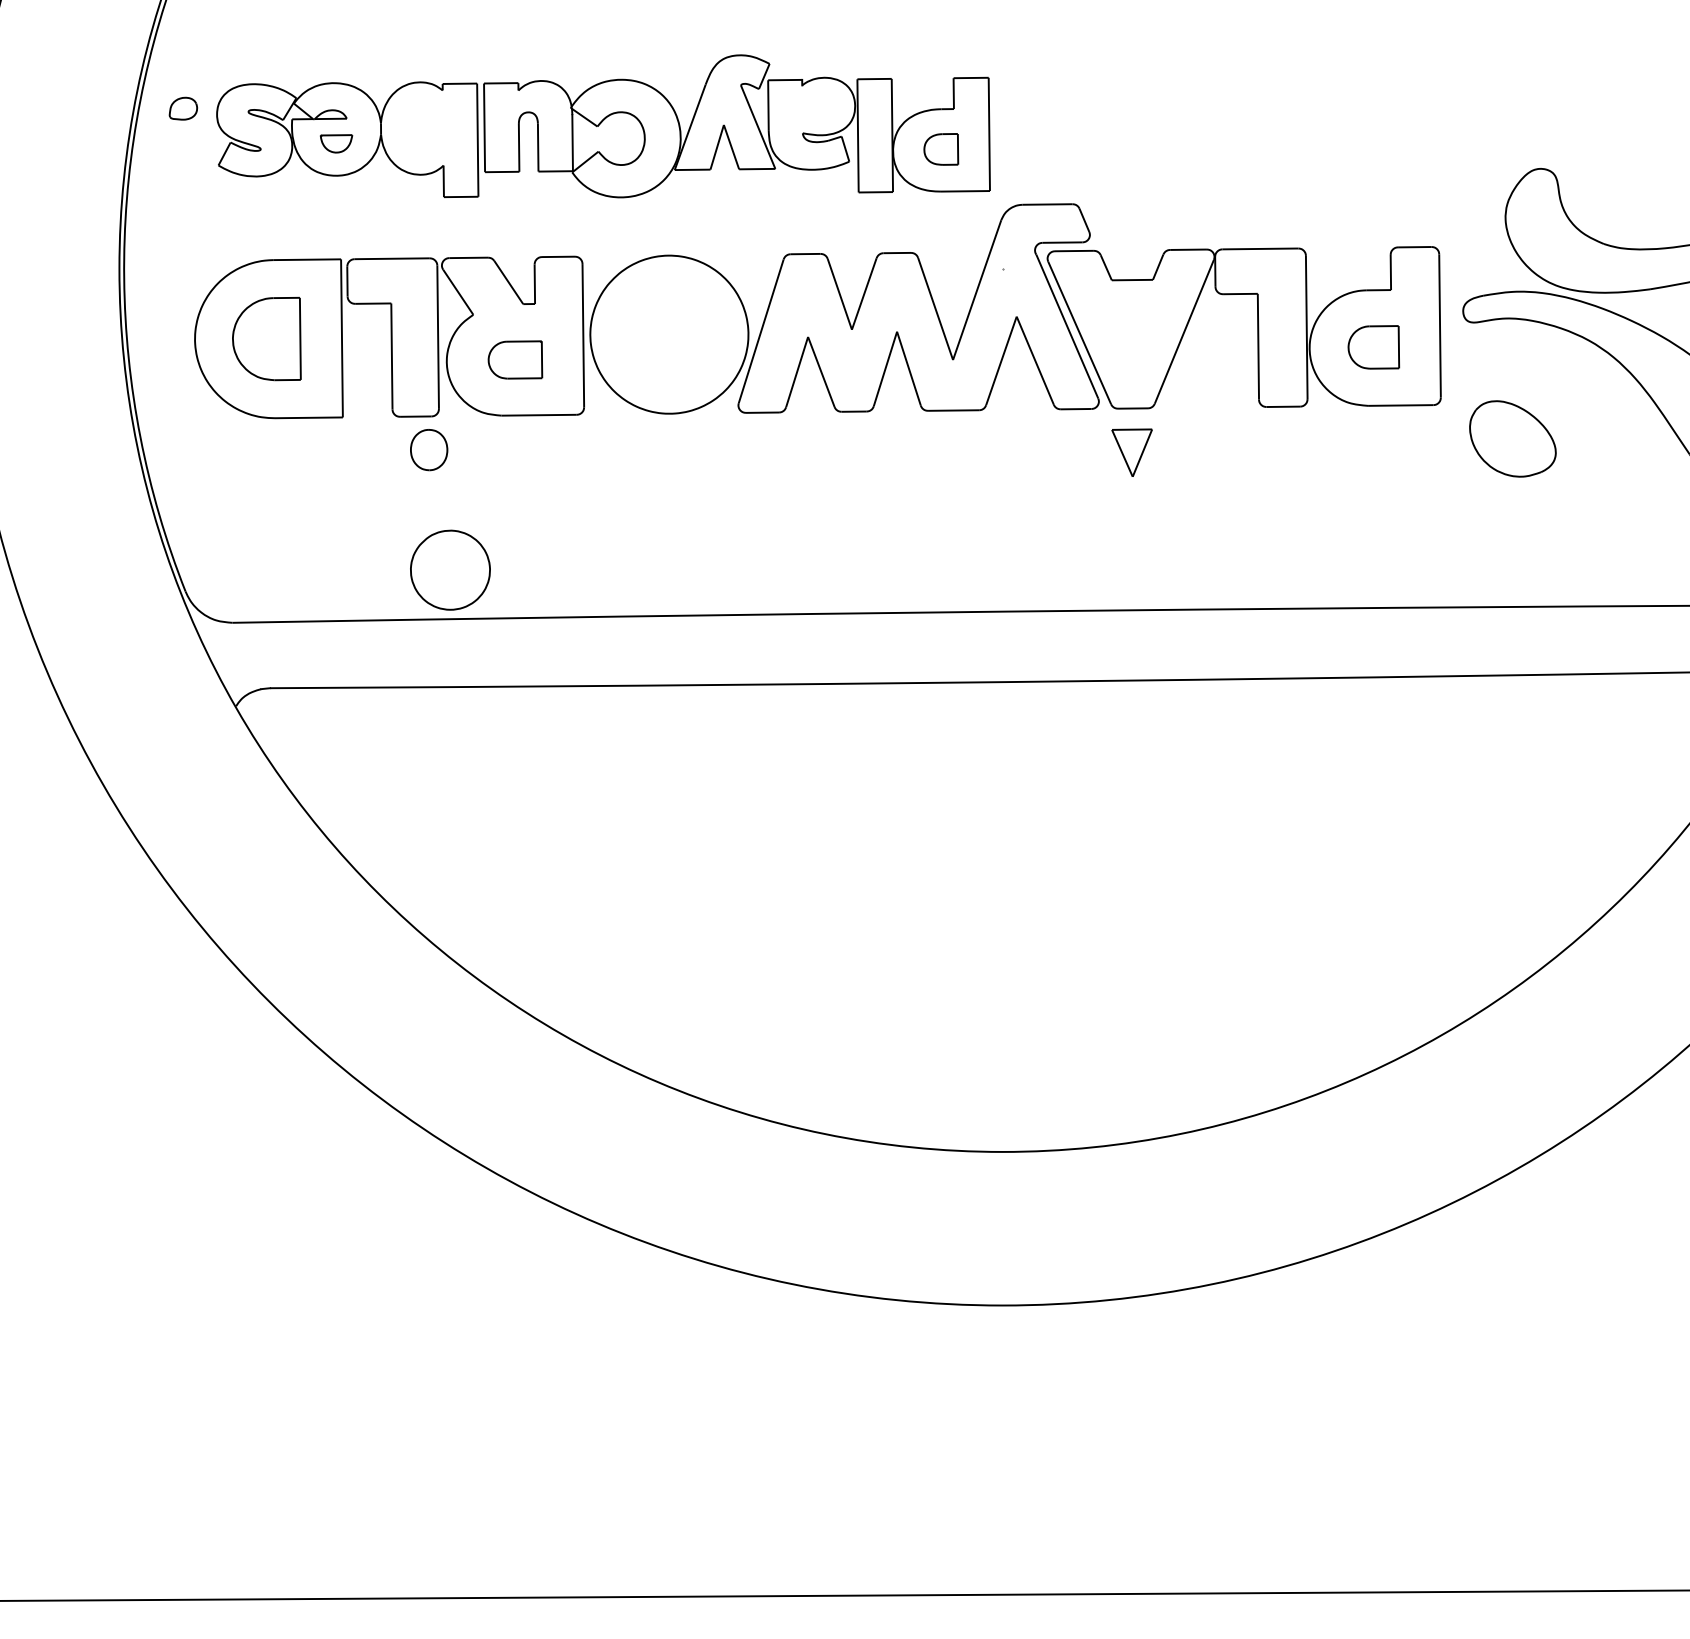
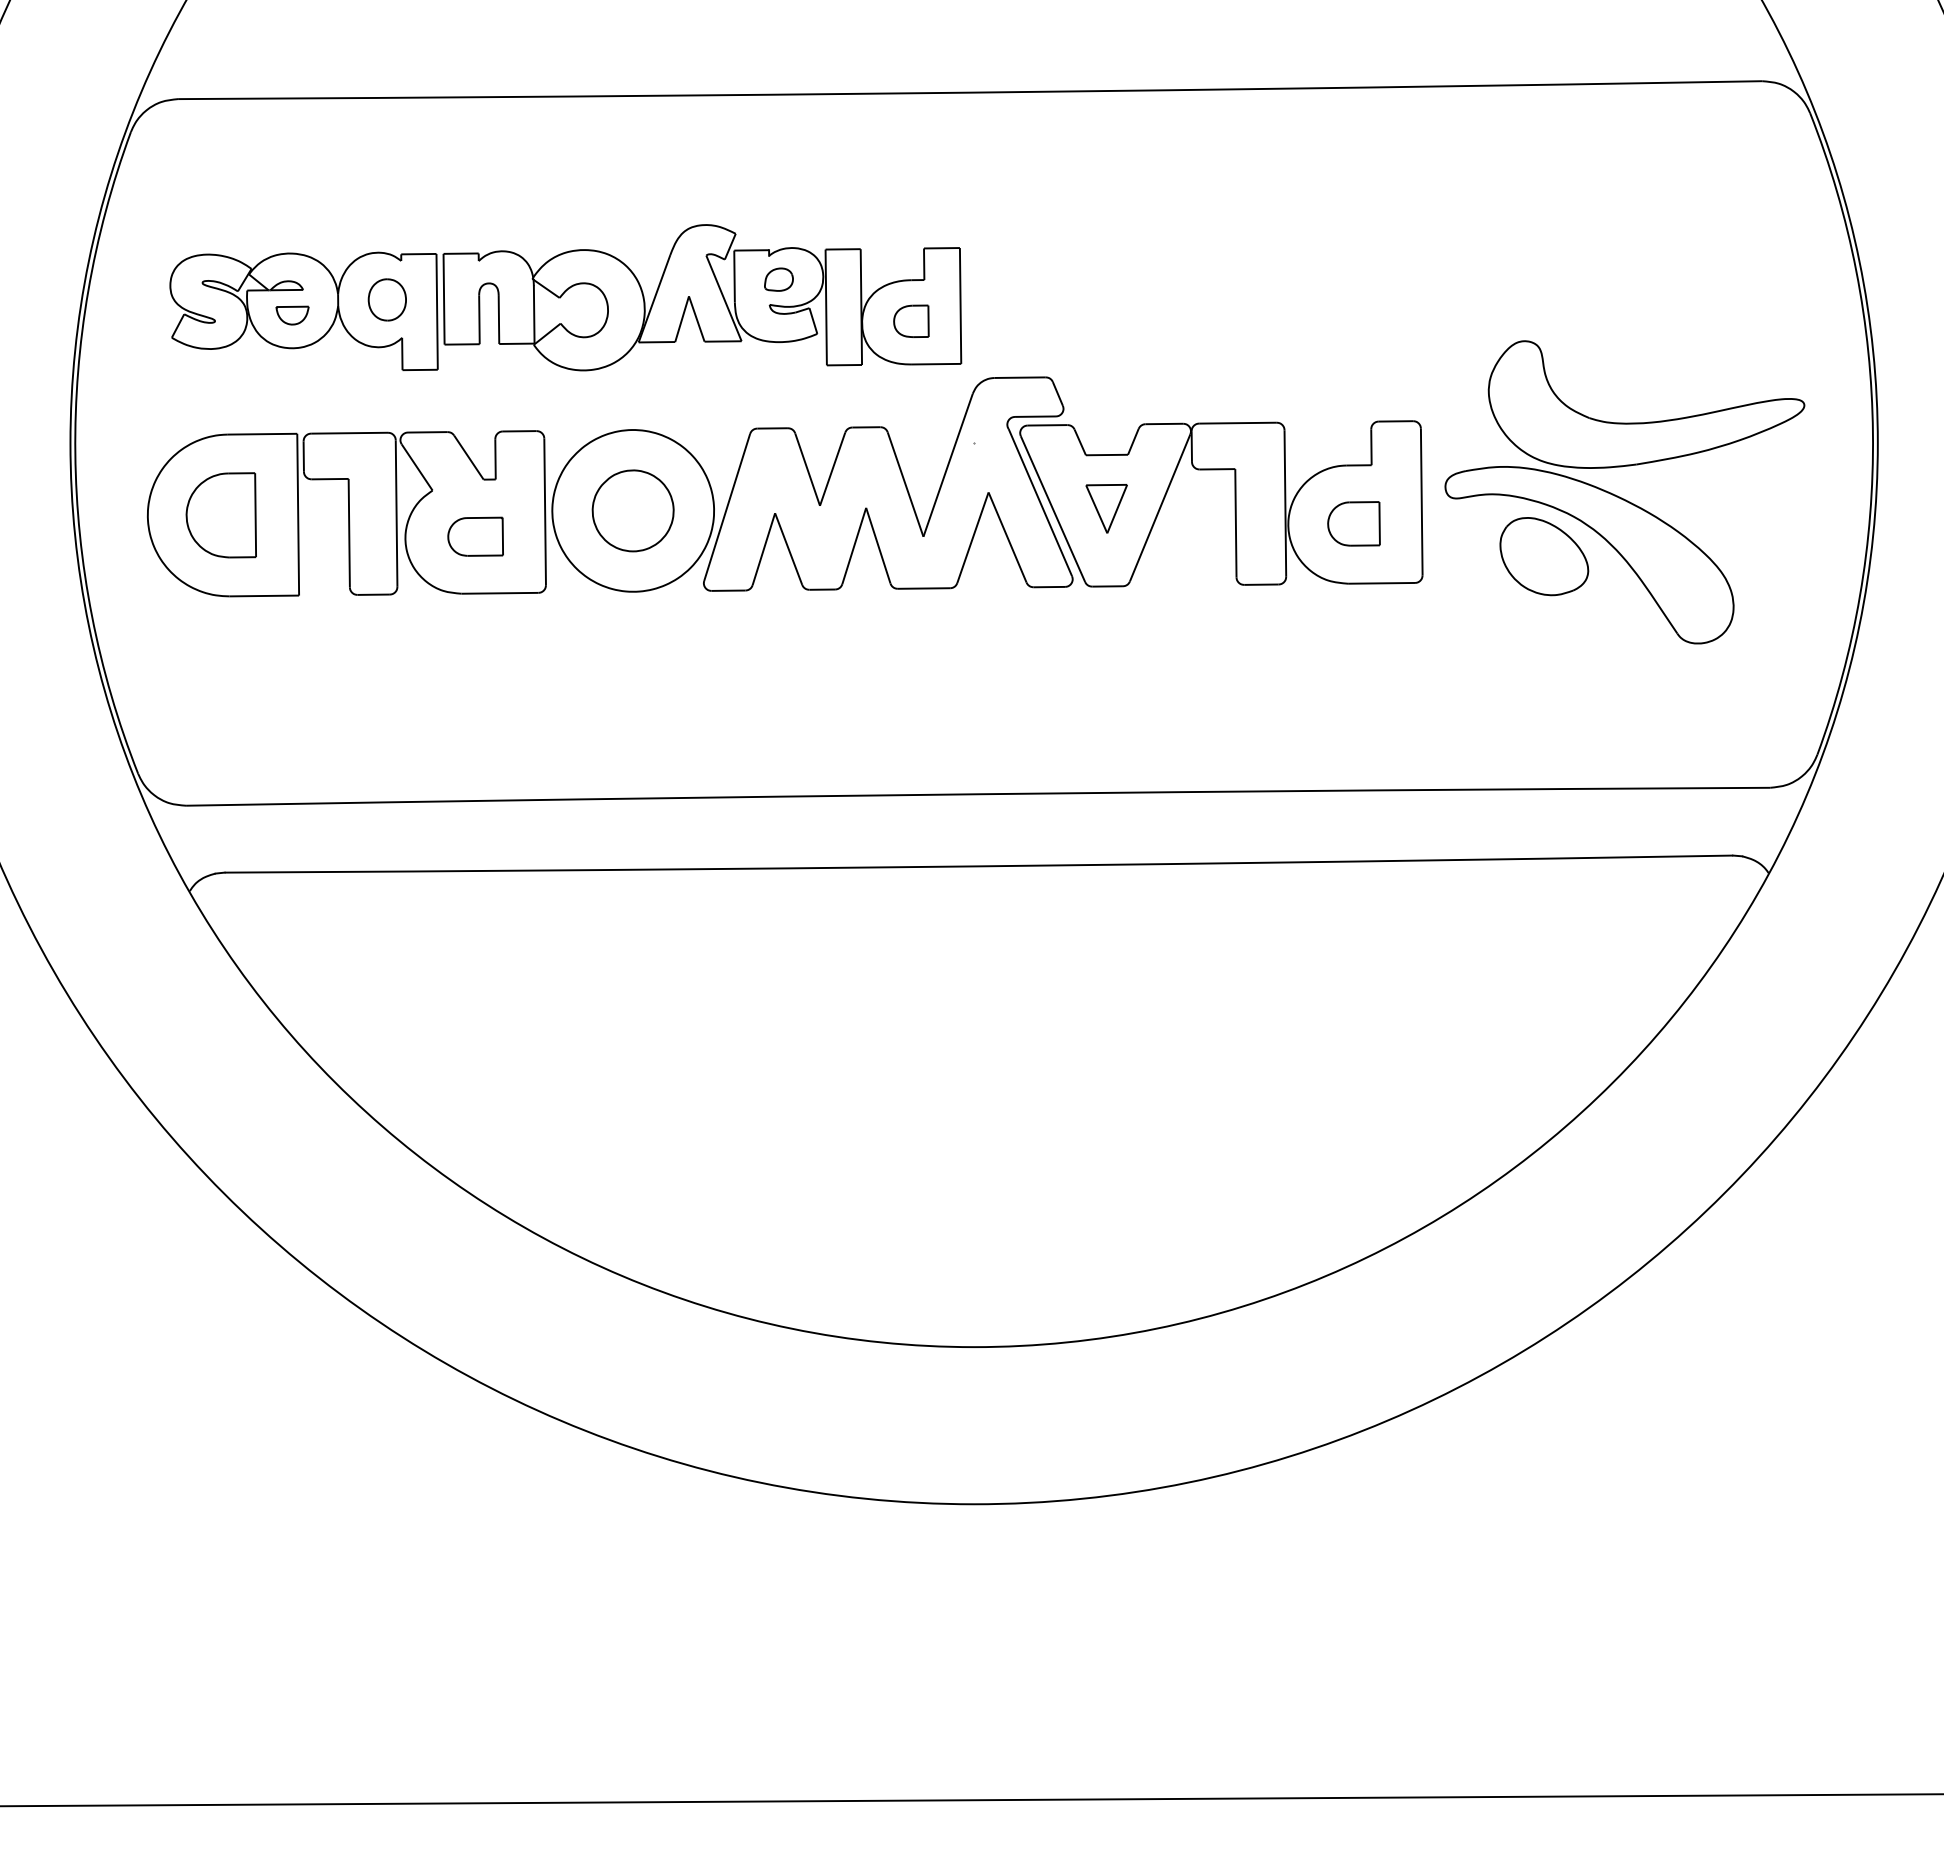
part: (182, 108) -> (778, 279), moved
part: (1513, 438) -> (1544, 556), moved
part: (428, 449) -> (386, 299), moved
part: (1131, 452) -> (1106, 508), moved
part: (449, 569) -> (632, 510), moved

